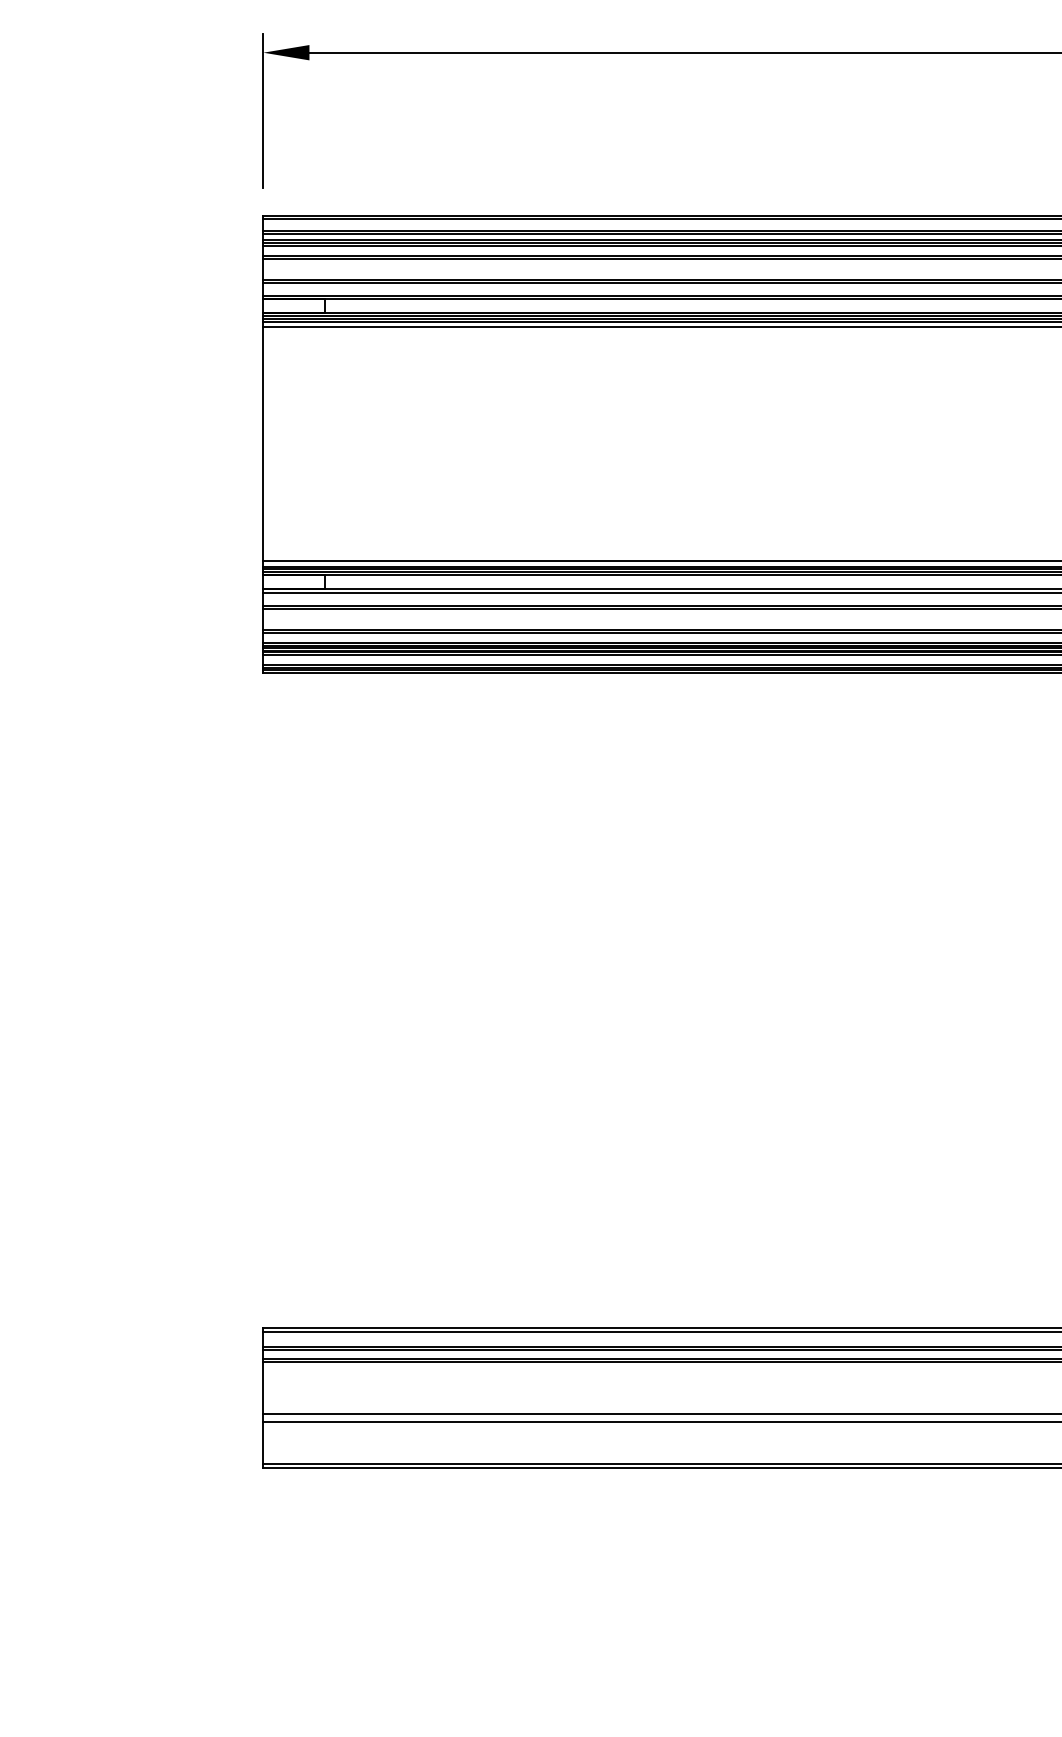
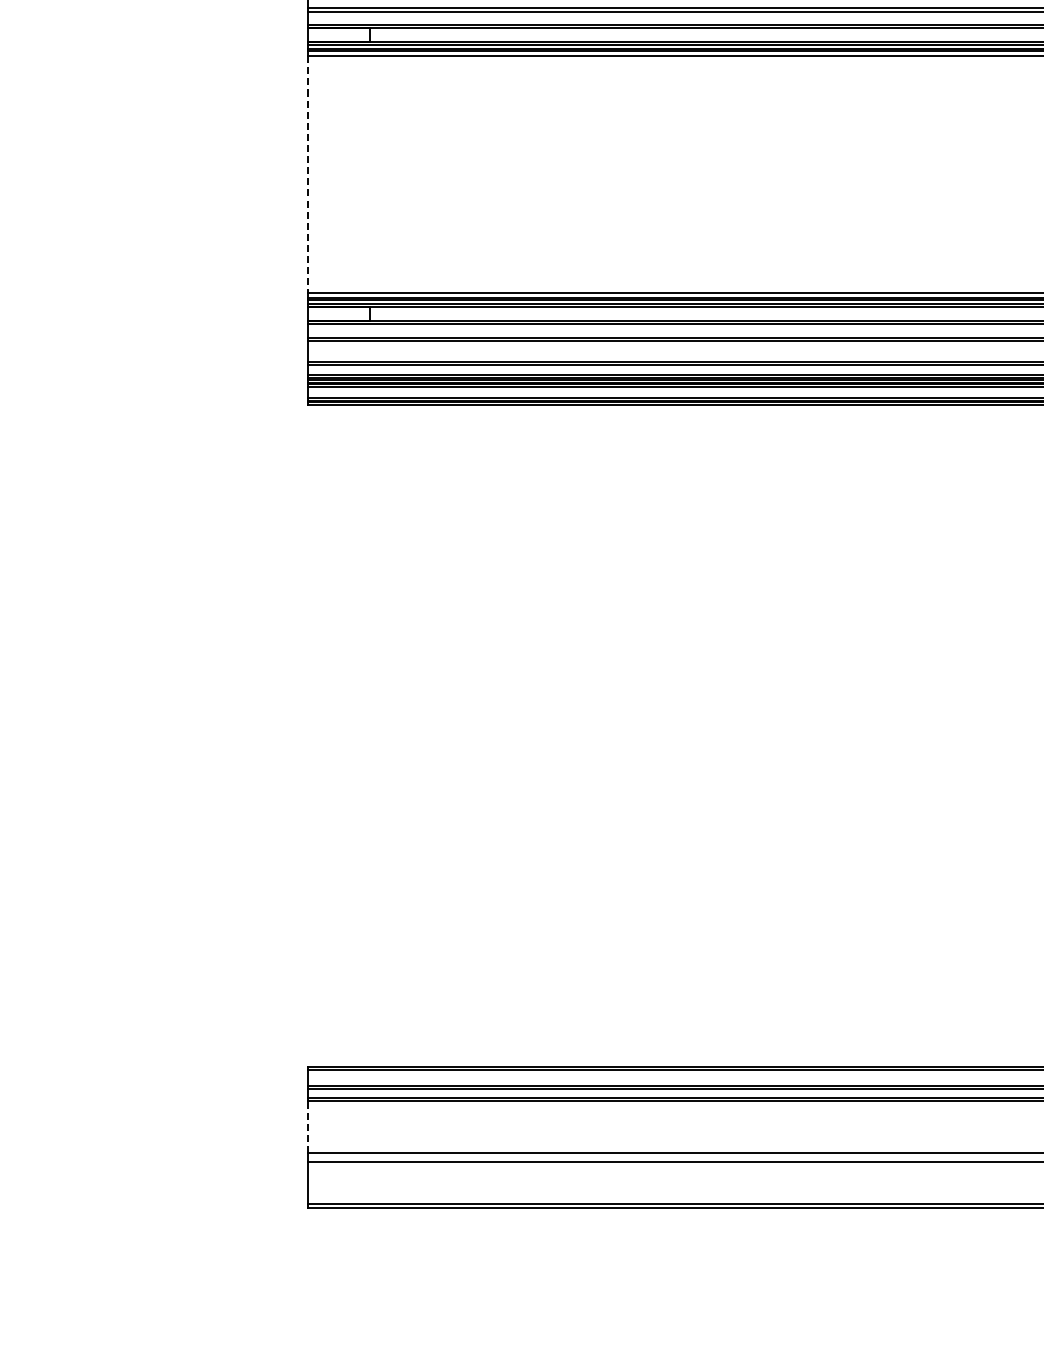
line: (263, 444) -> (308, 174), solid -> dashed
line: (263, 1387) -> (308, 1126), solid -> dashed

